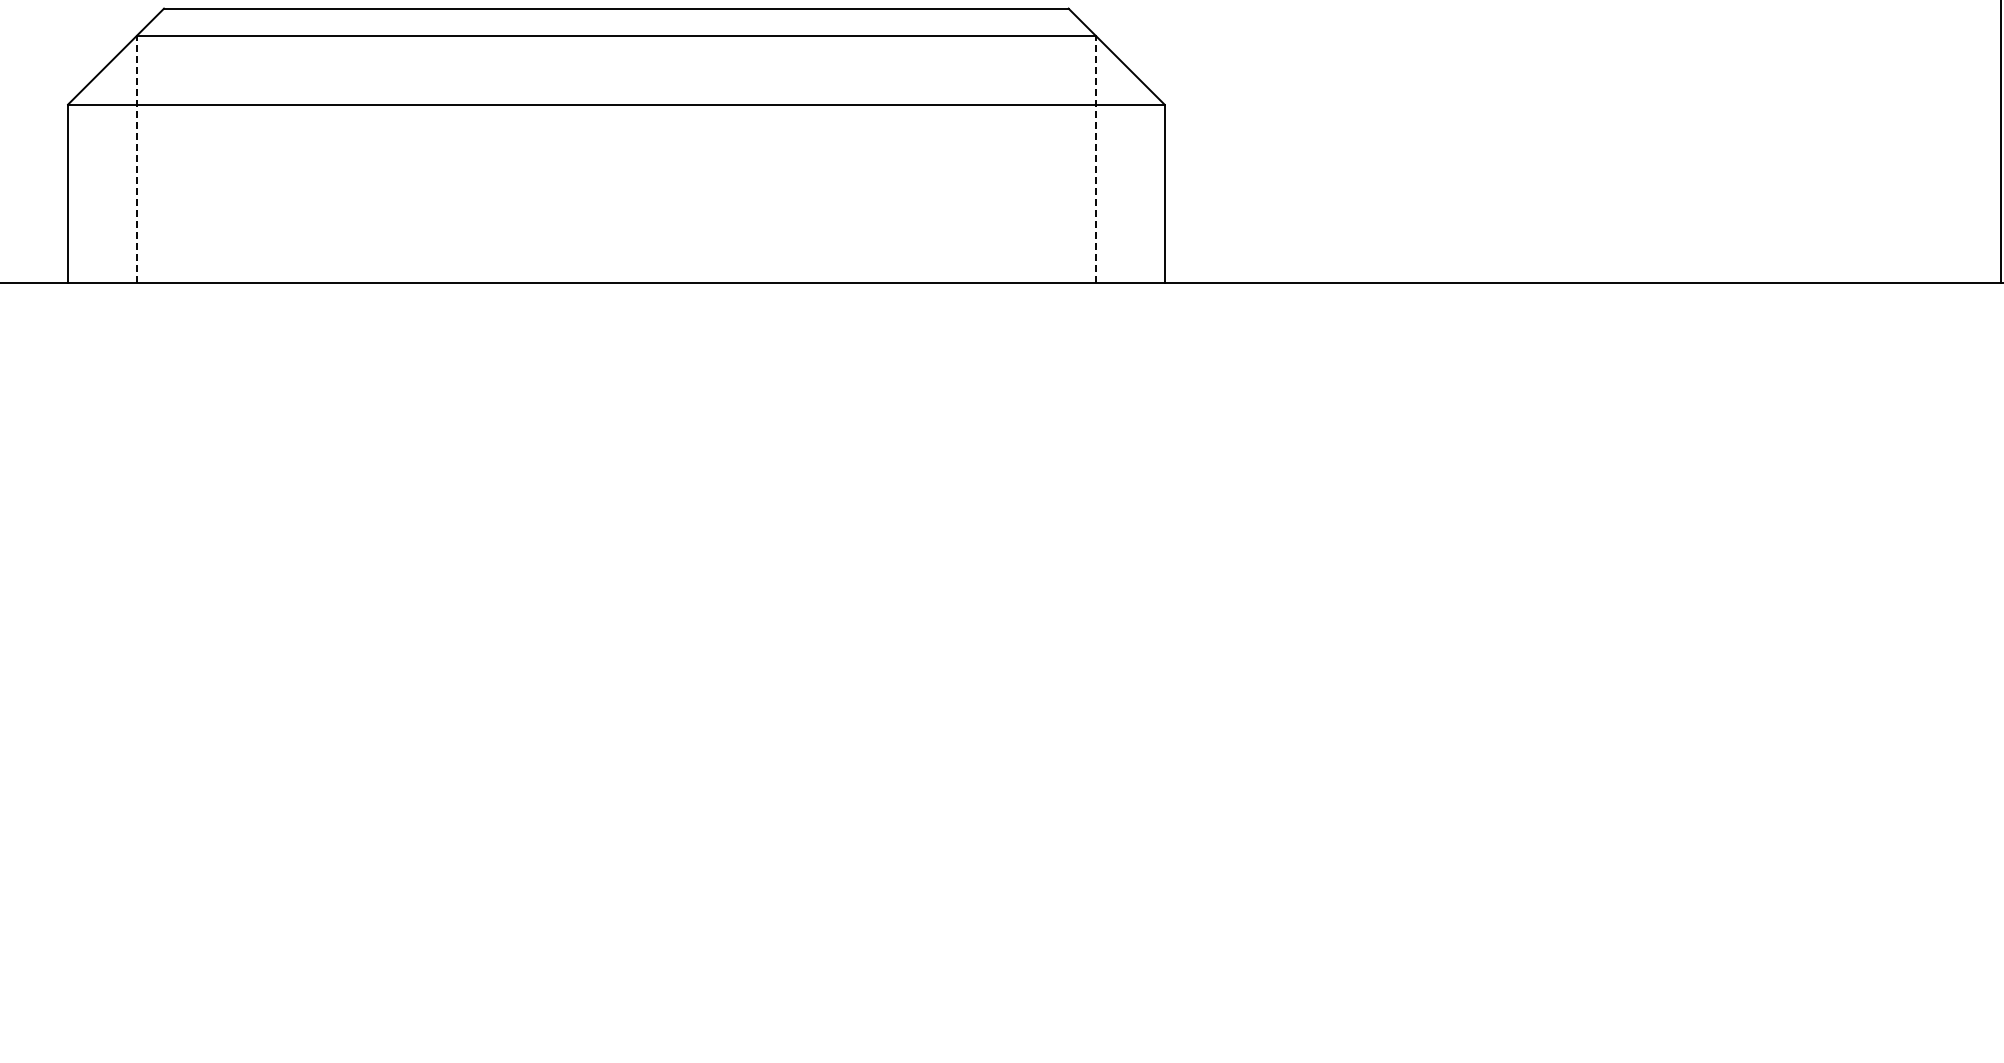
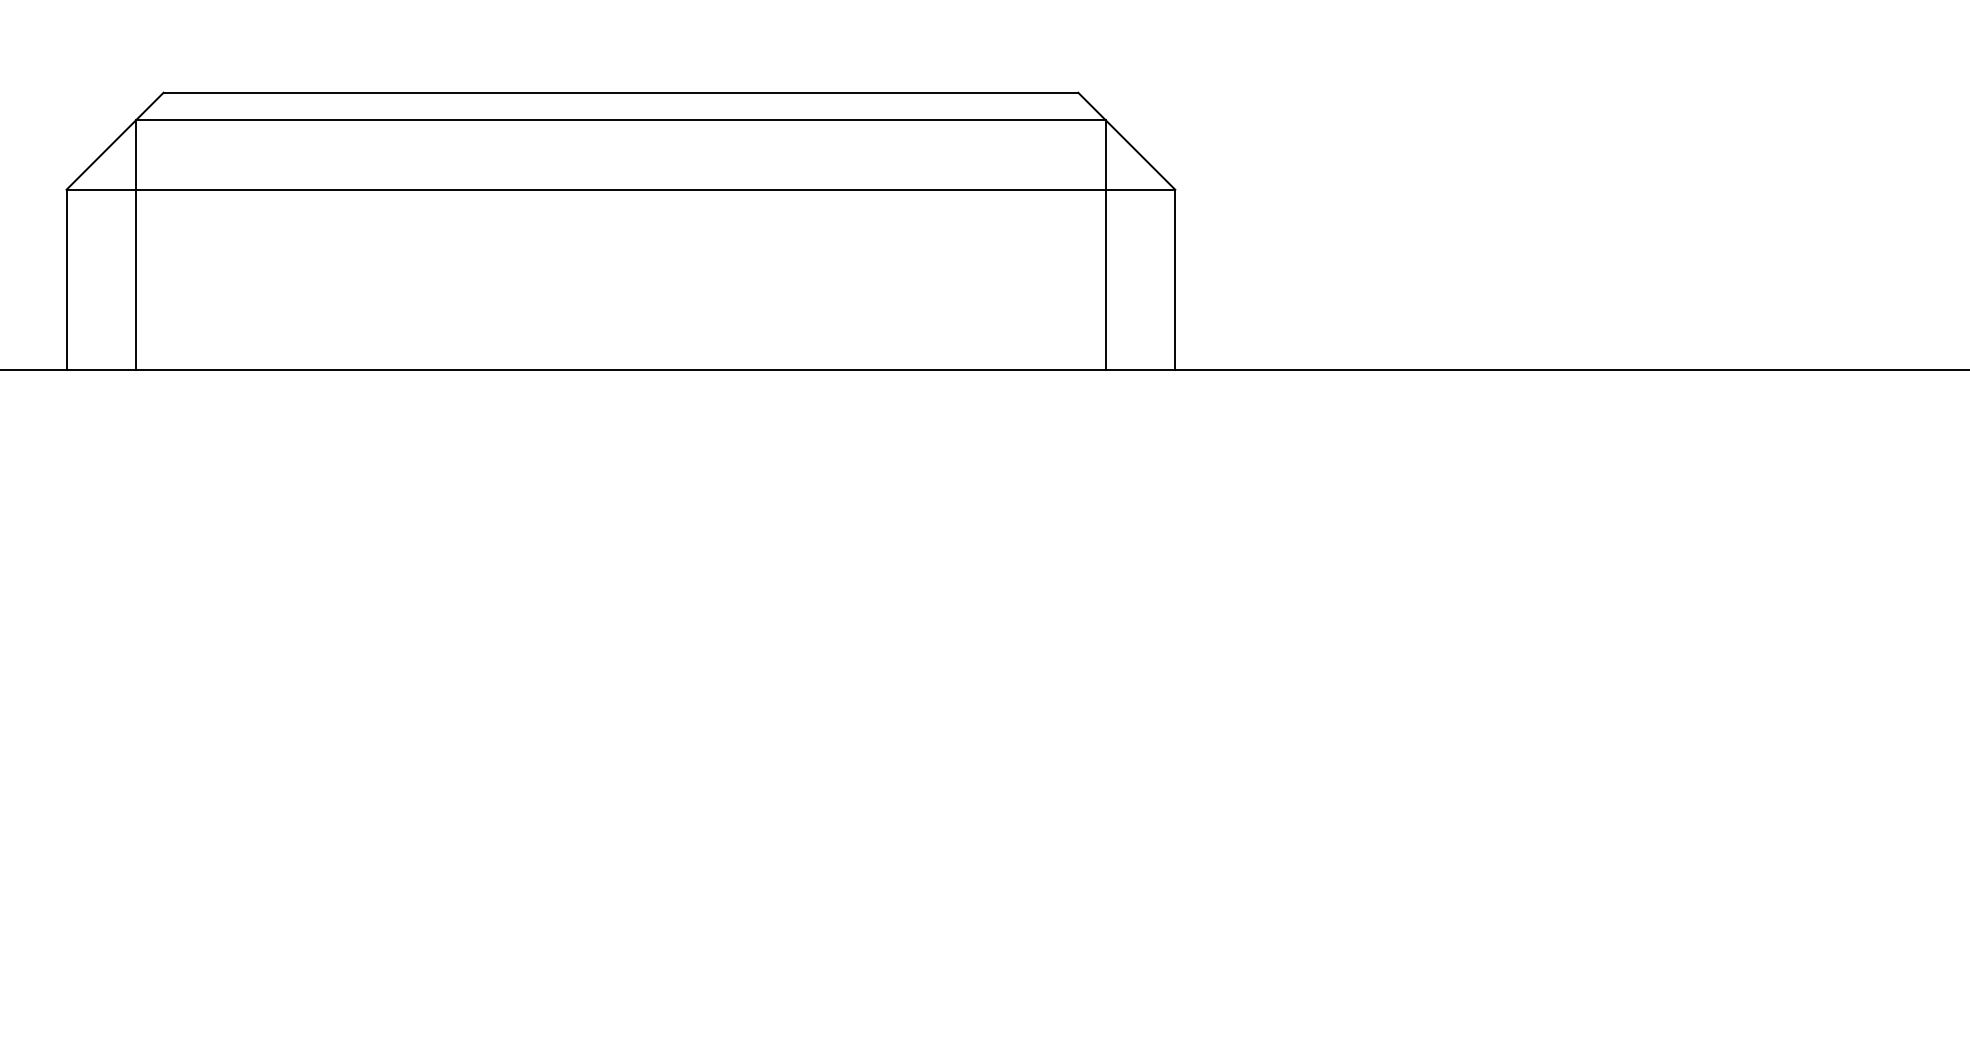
line: (136, 158) -> (135, 244), dashed -> solid
line: (1096, 158) -> (1106, 244), dashed -> solid

